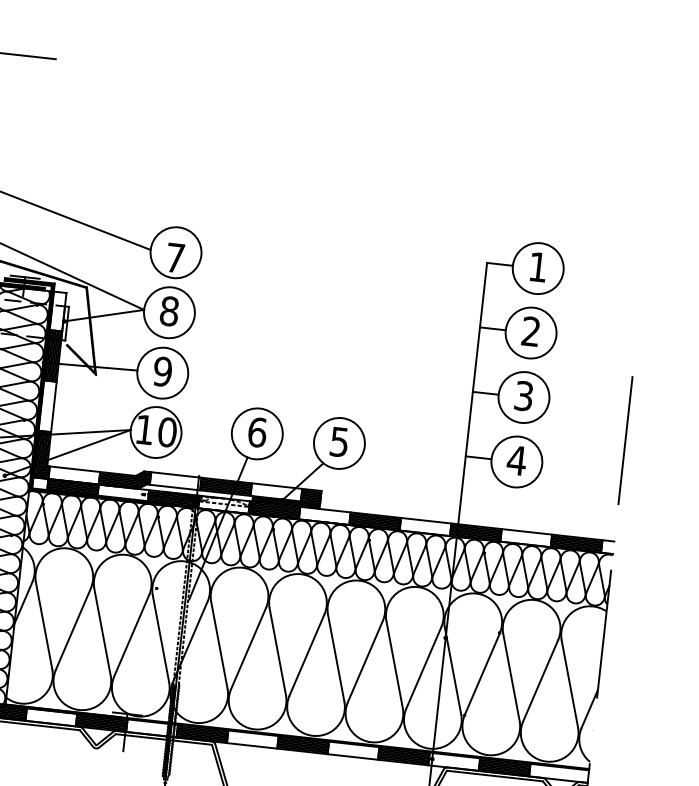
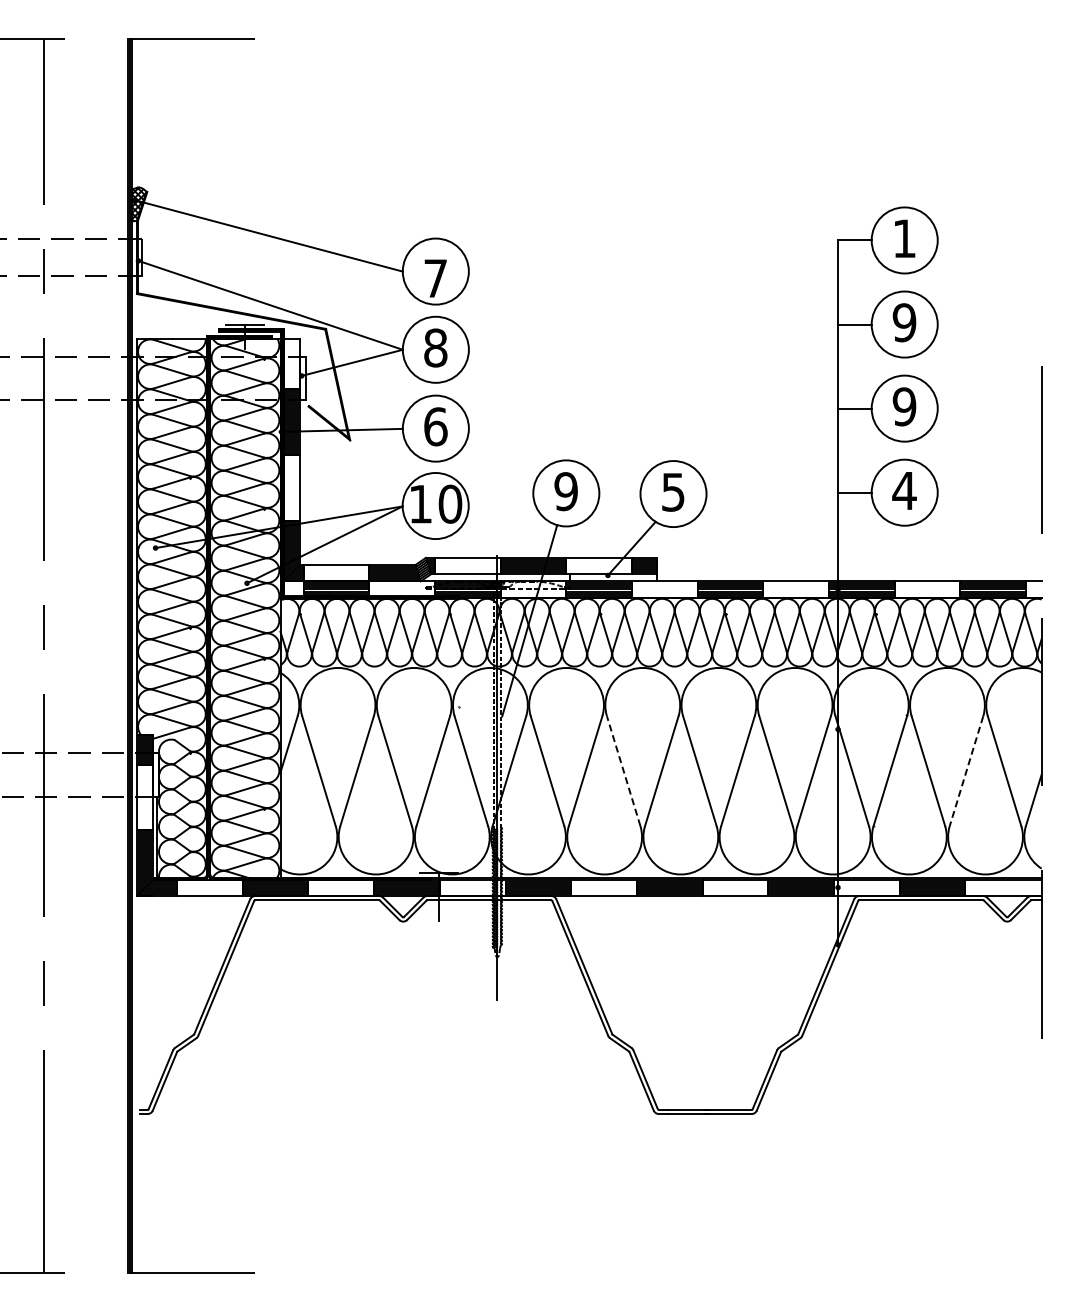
text: (531, 331) -> (904, 322), 2 -> 9
text: (162, 371) -> (435, 426), 9 -> 6
text: (524, 395) -> (904, 406), 3 -> 9
text: (257, 432) -> (566, 491), 6 -> 9
hatch: (286, 502) -> (613, 577), removed
line: (277, 651) -> (623, 770), solid -> dashed
line: (540, 681) -> (966, 771), solid -> dashed

